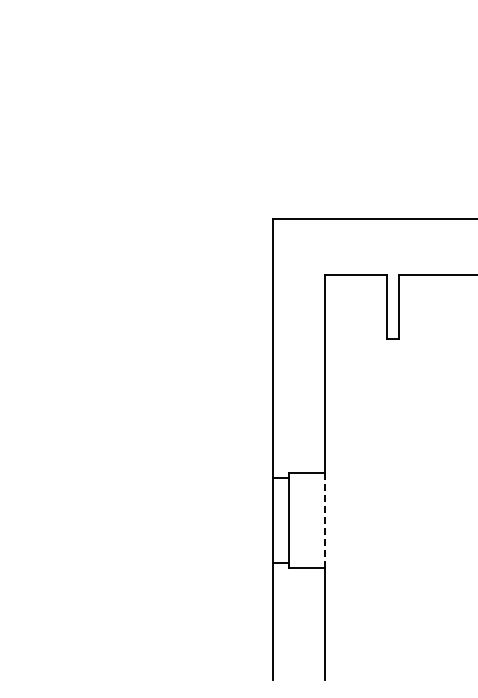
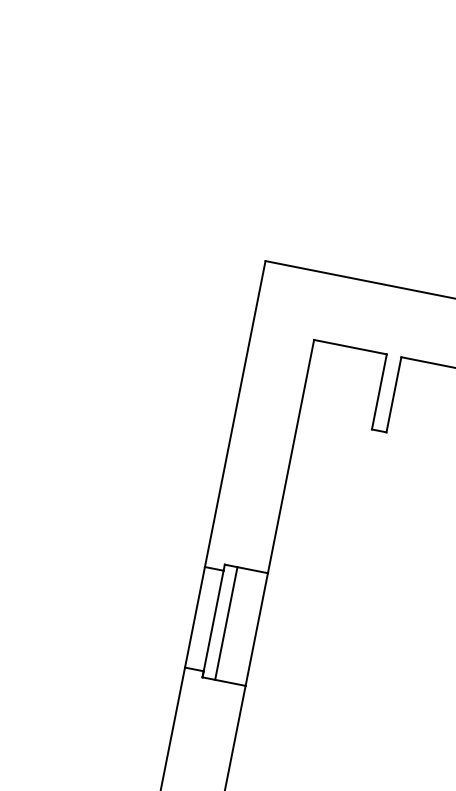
line: (299, 520) -> (226, 623), added
line: (325, 520) -> (257, 629), dashed -> solid

